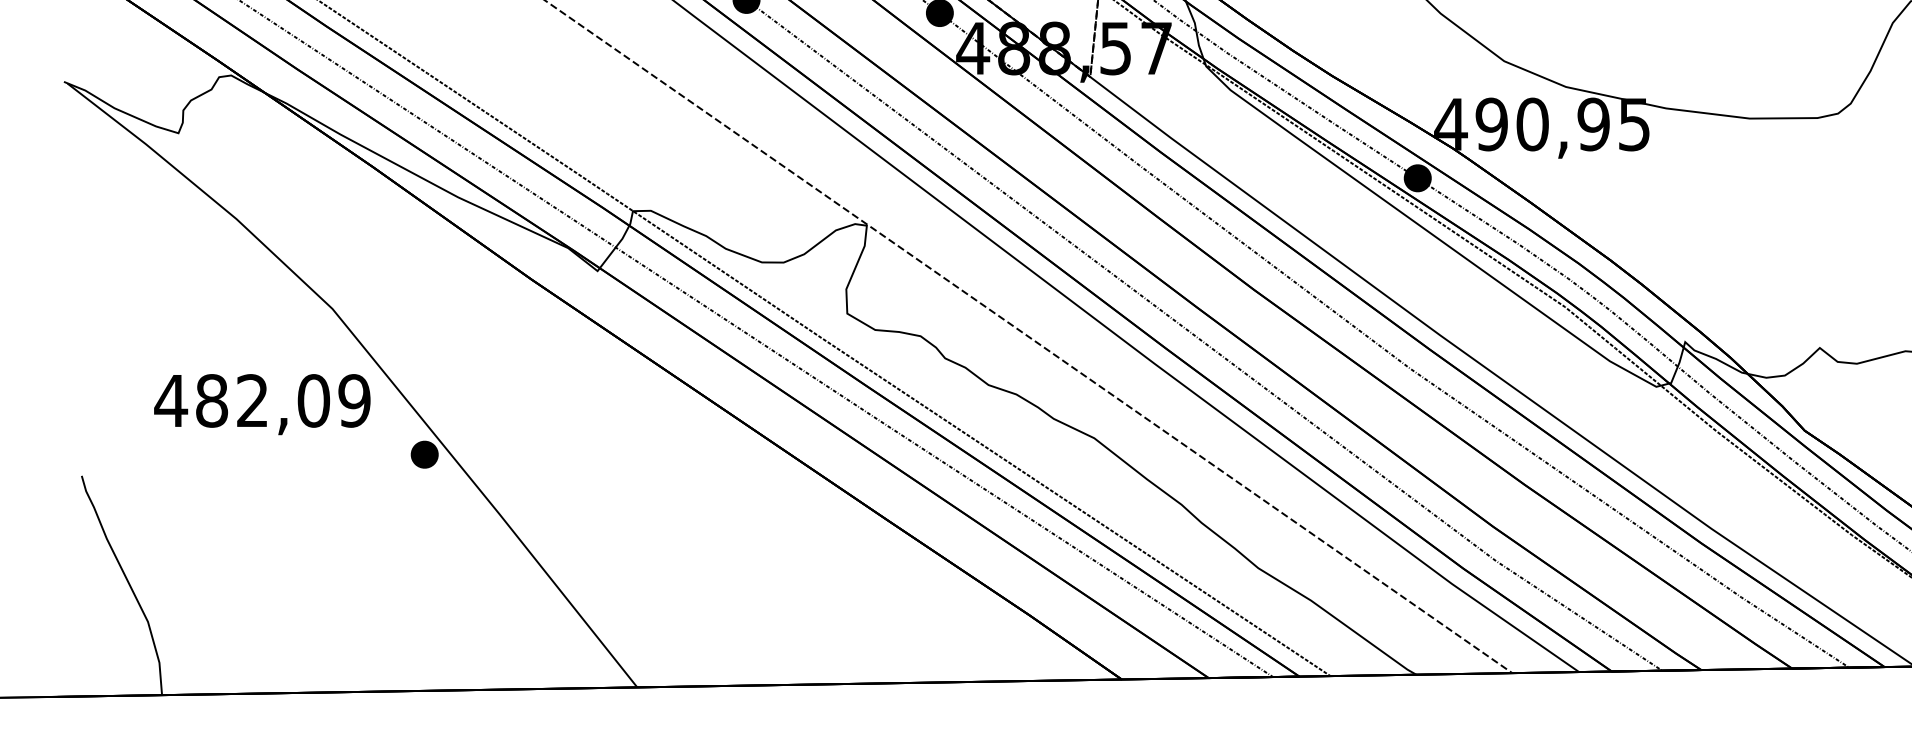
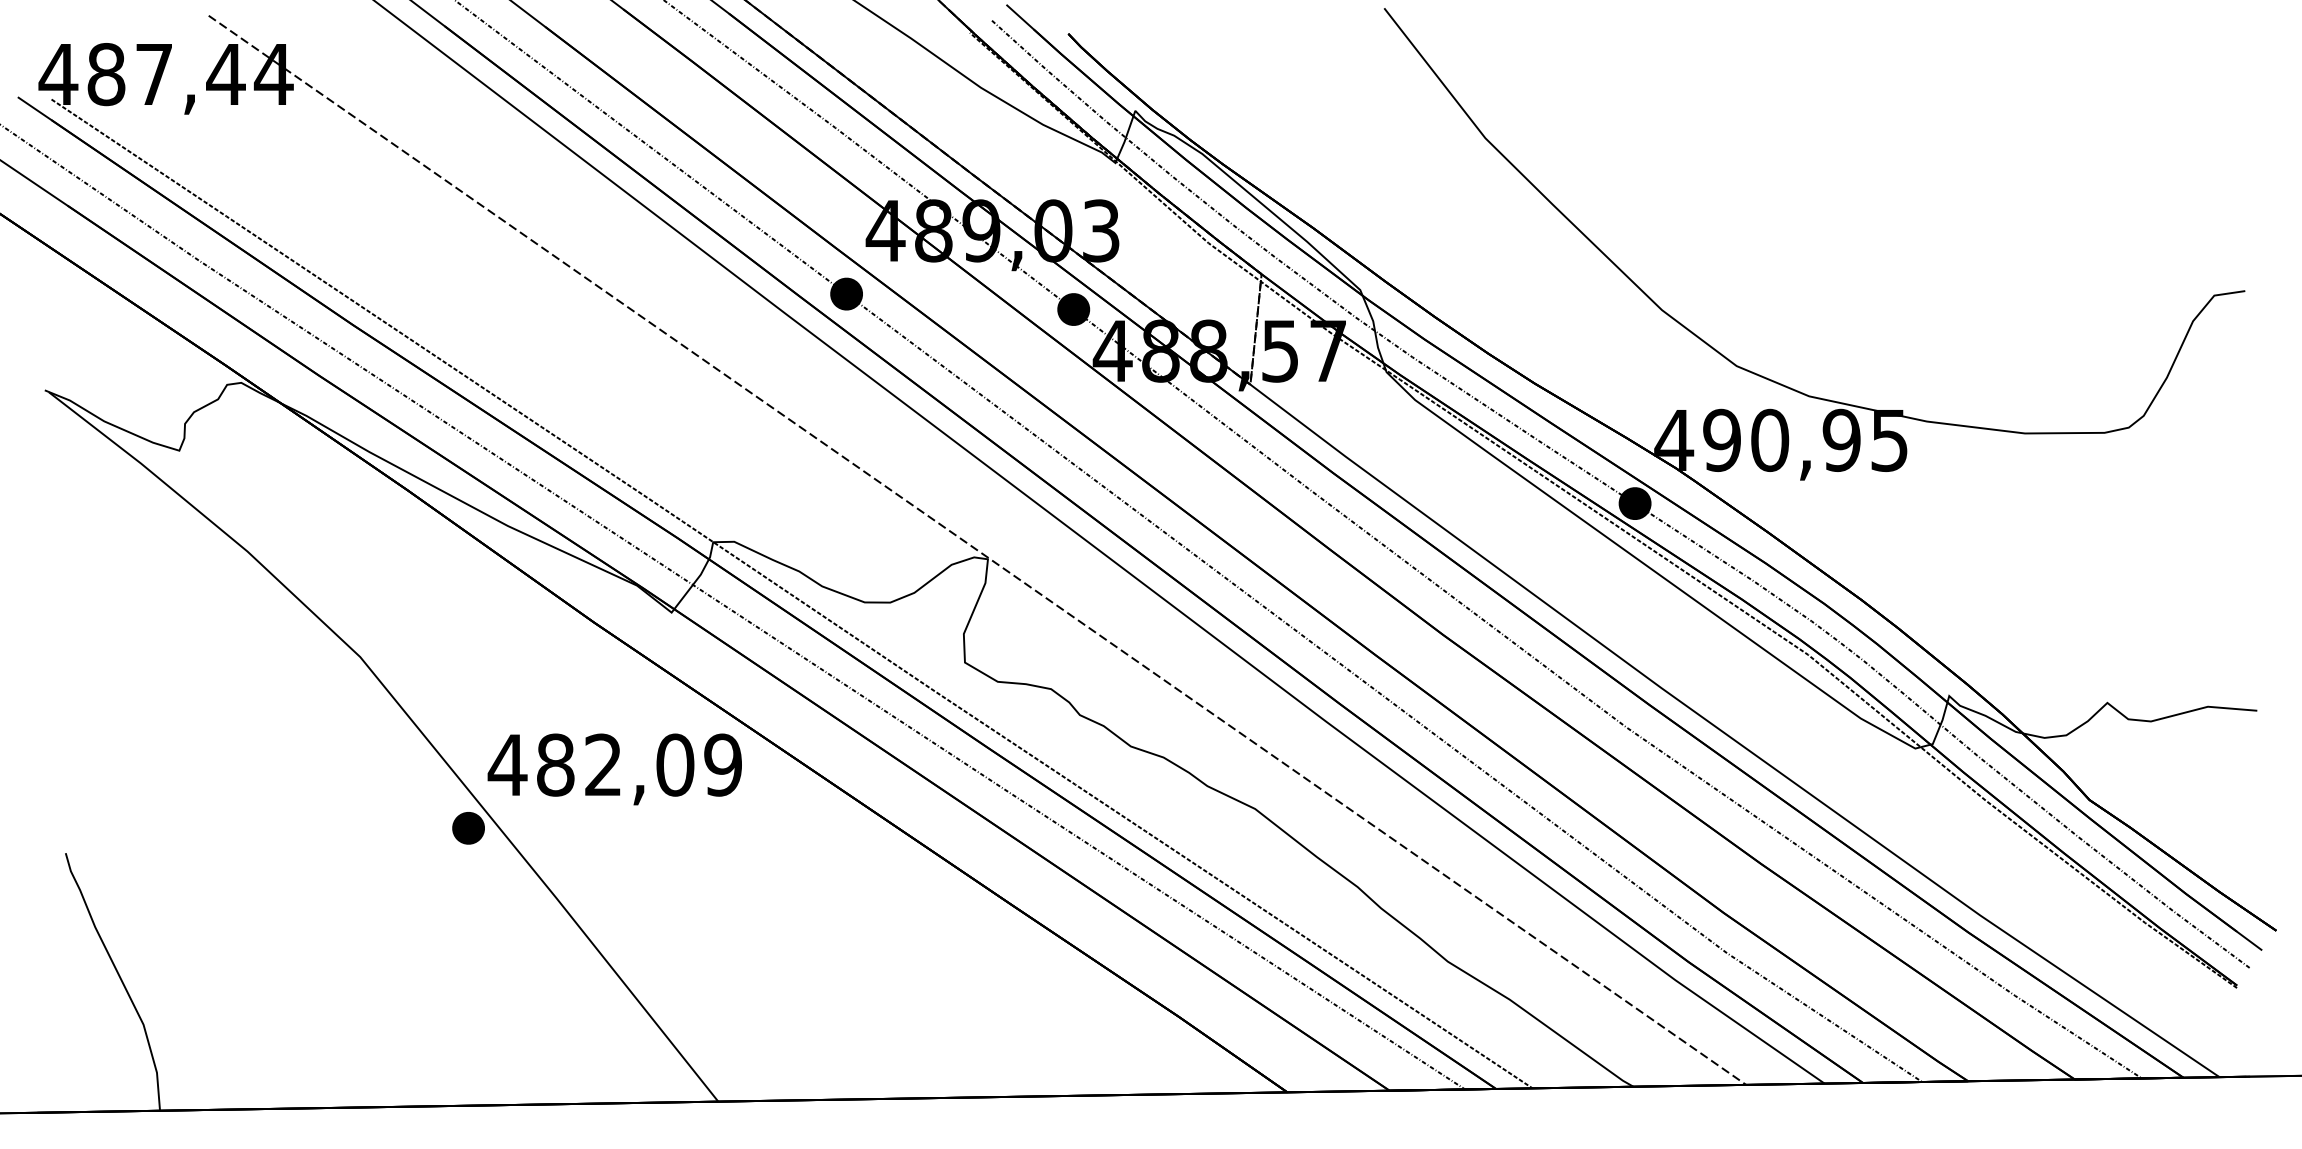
text: (262, 404) -> (614, 769), moved

